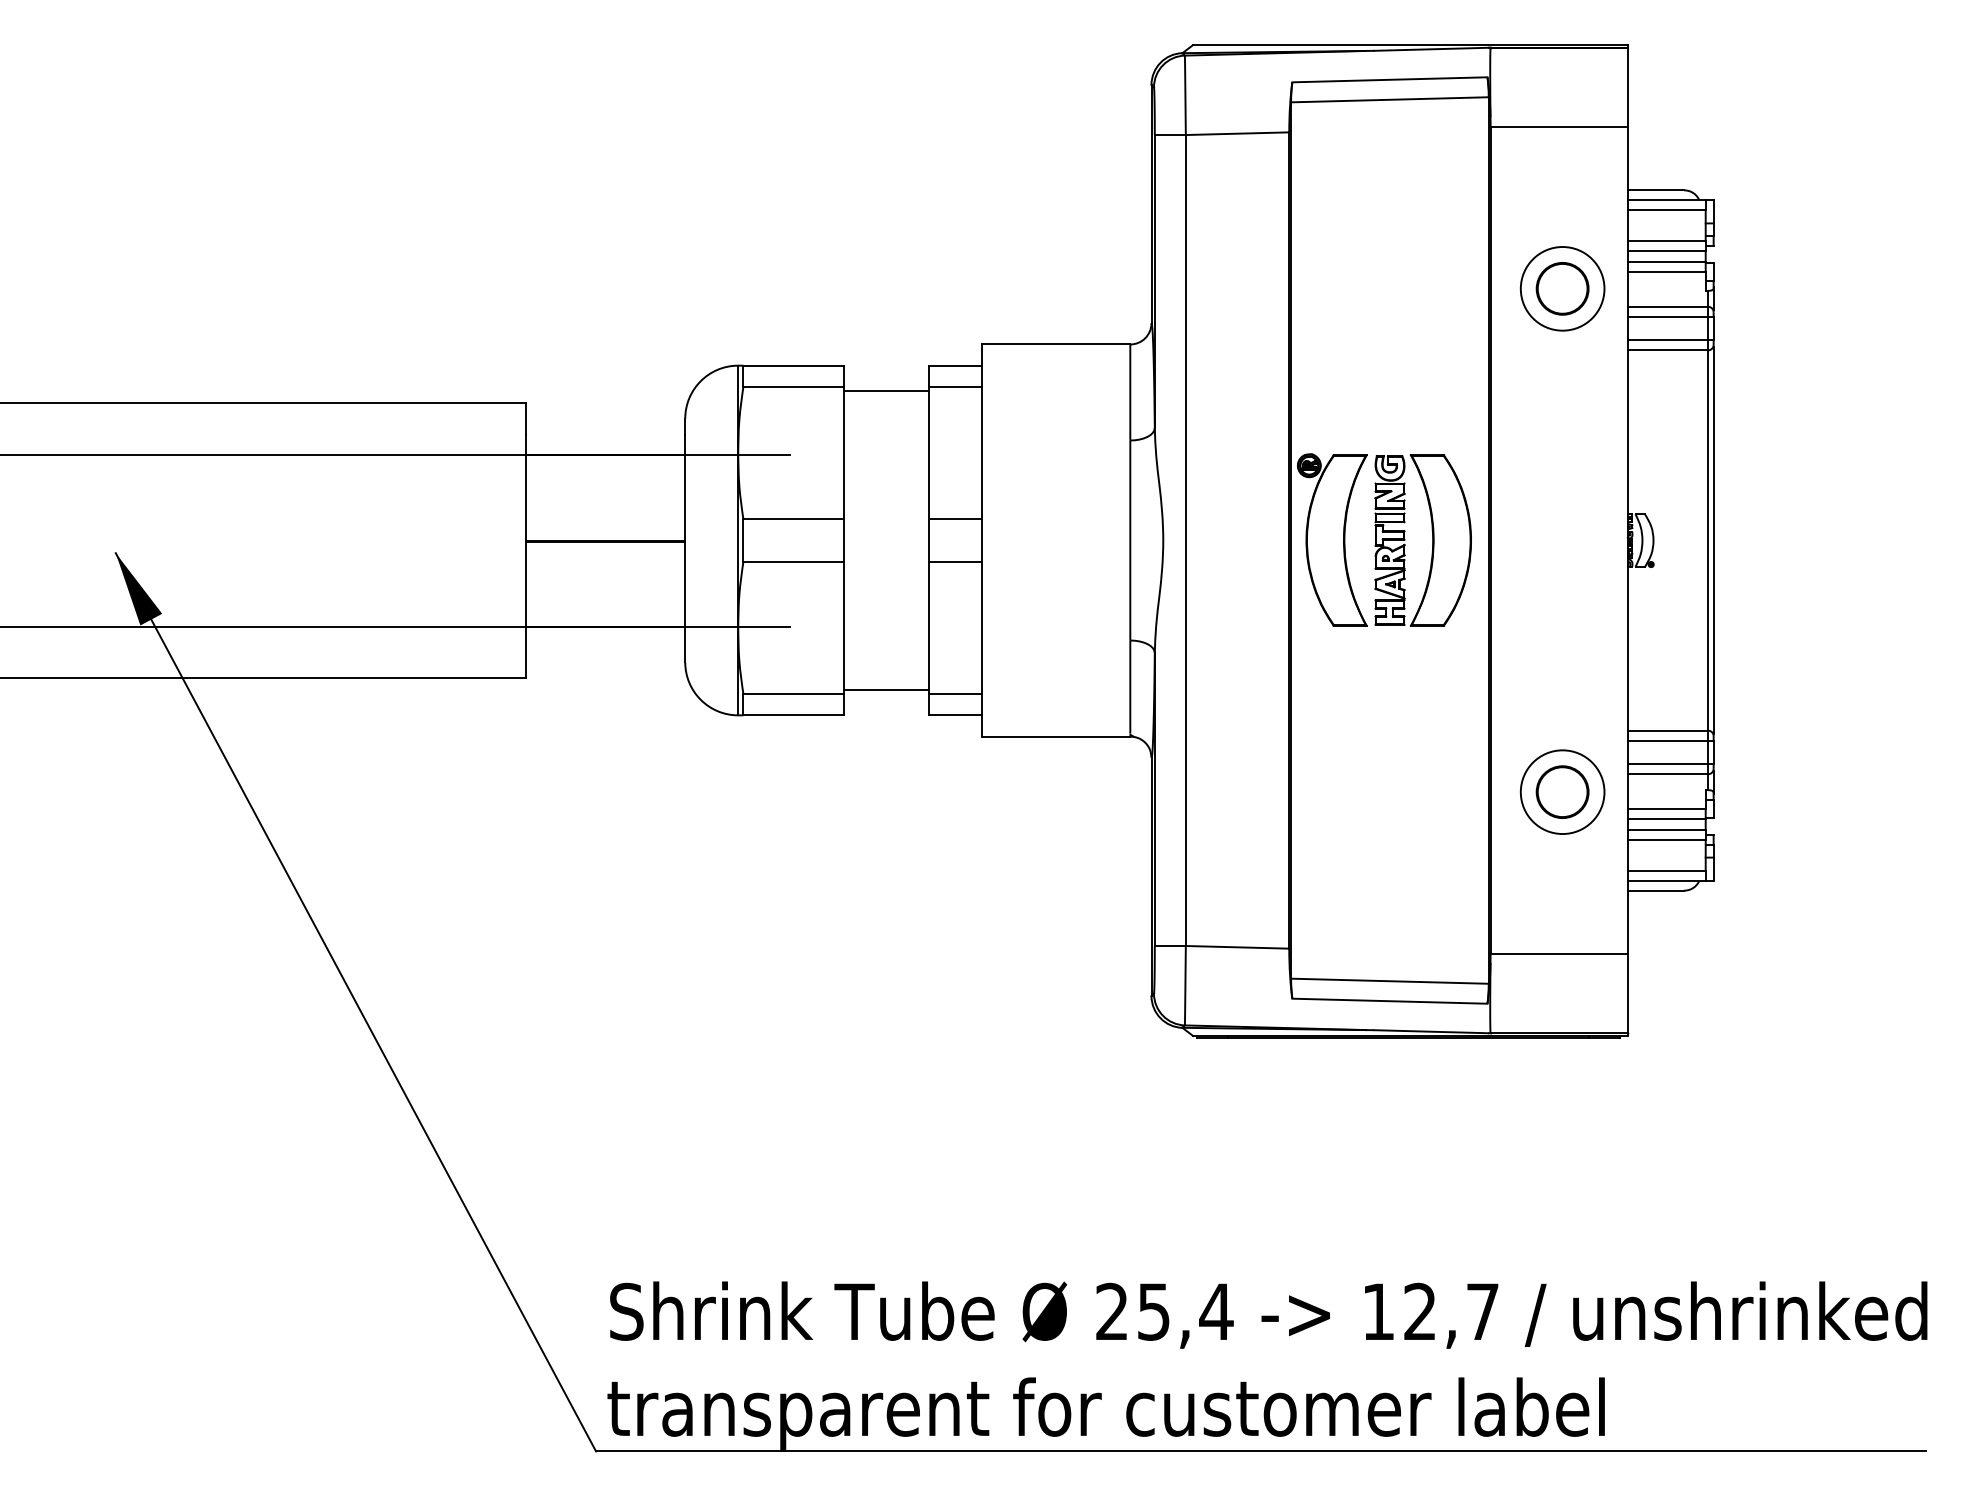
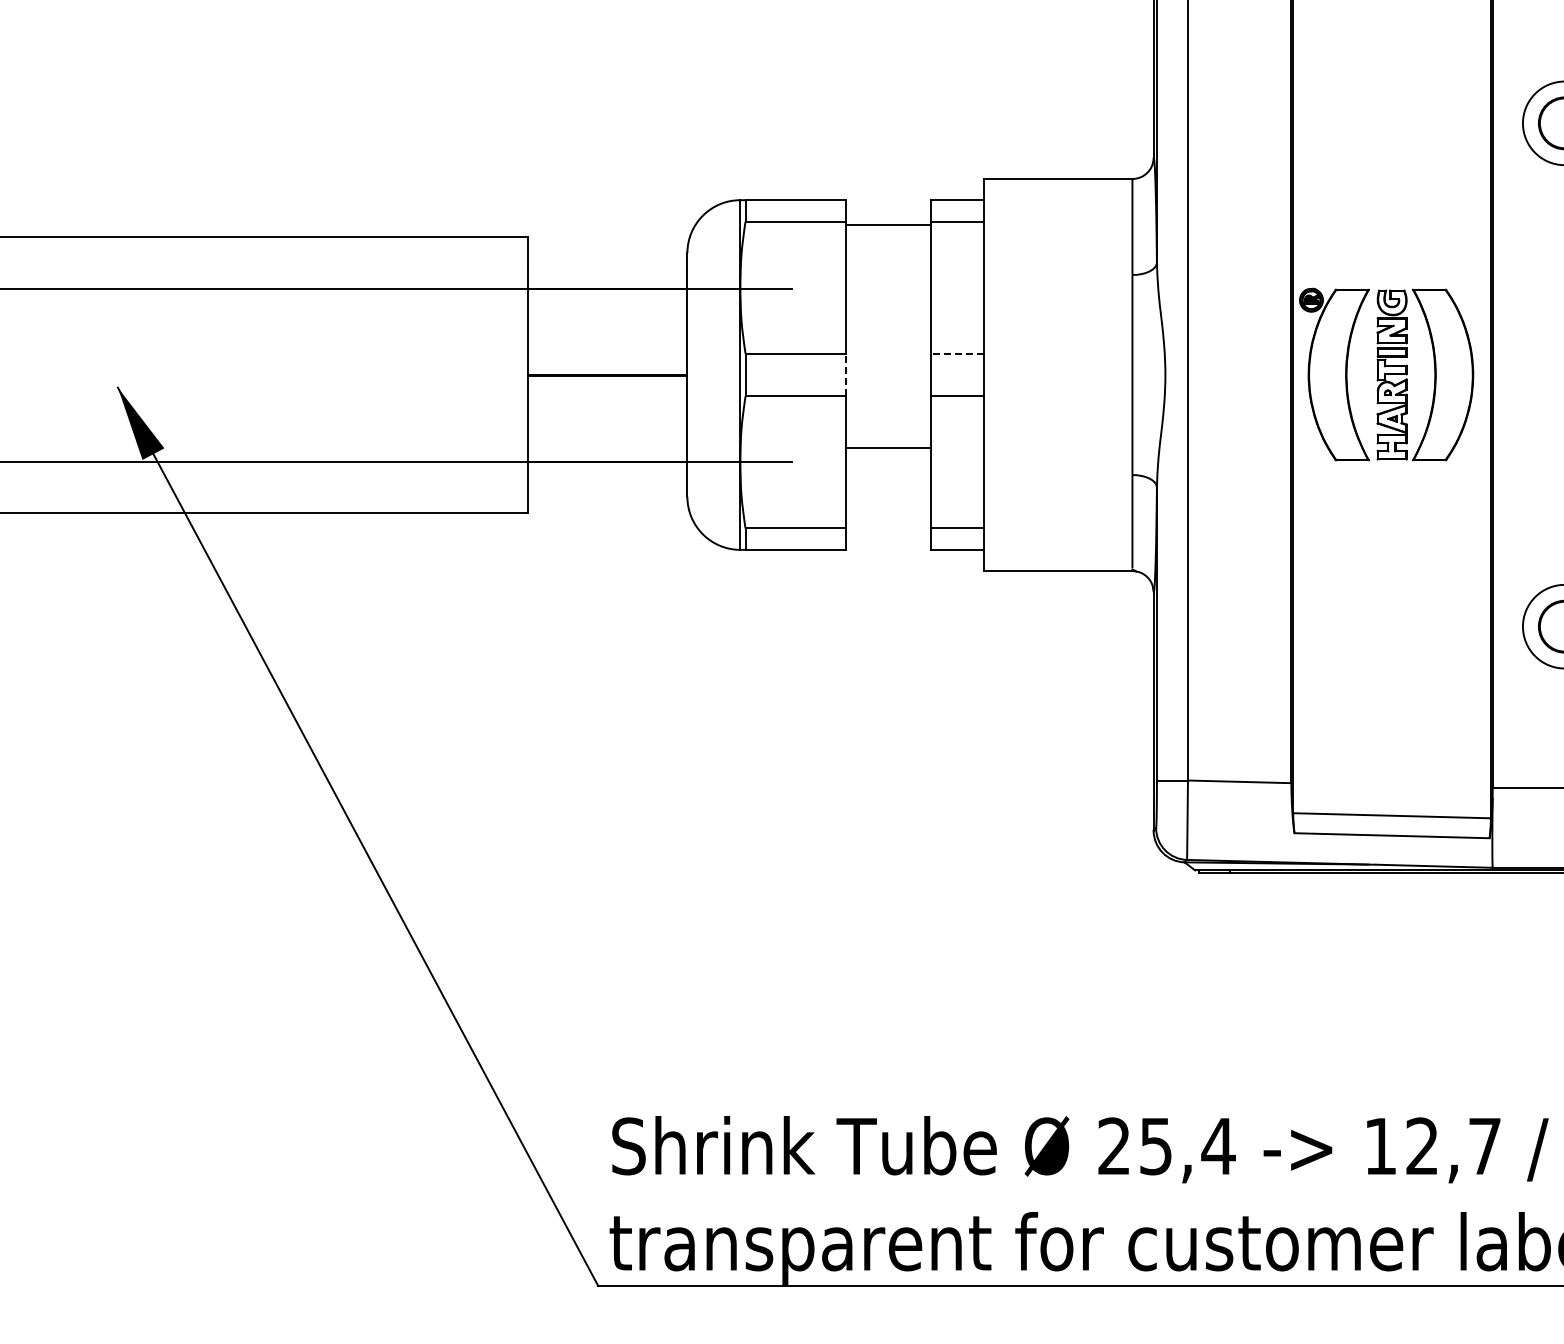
line: (954, 519) -> (956, 354), solid -> dashed
line: (844, 540) -> (846, 375), solid -> dashed
line: (886, 690) -> (888, 448), moved

